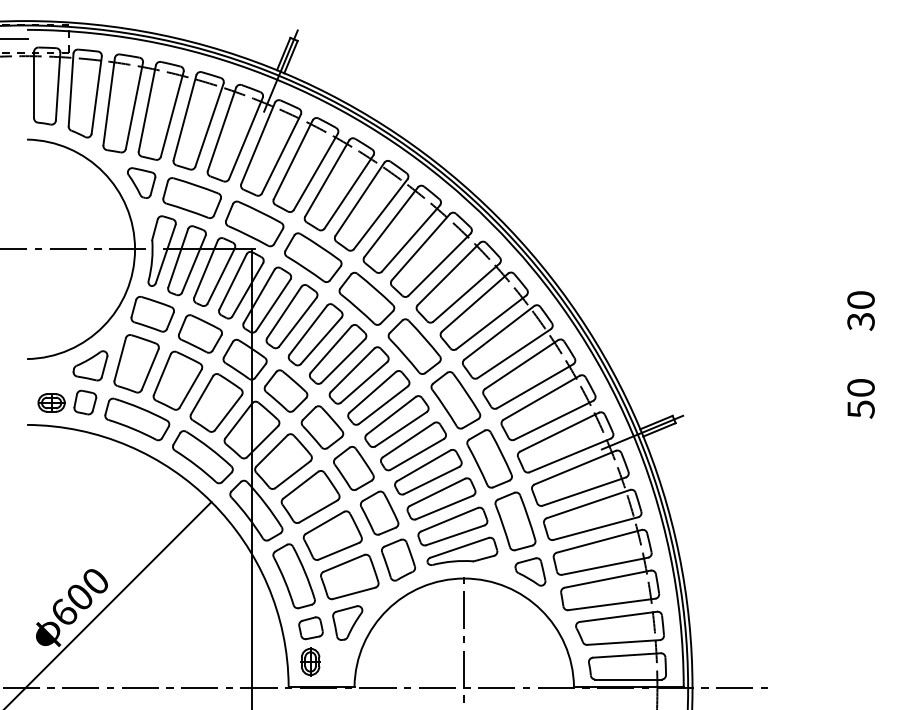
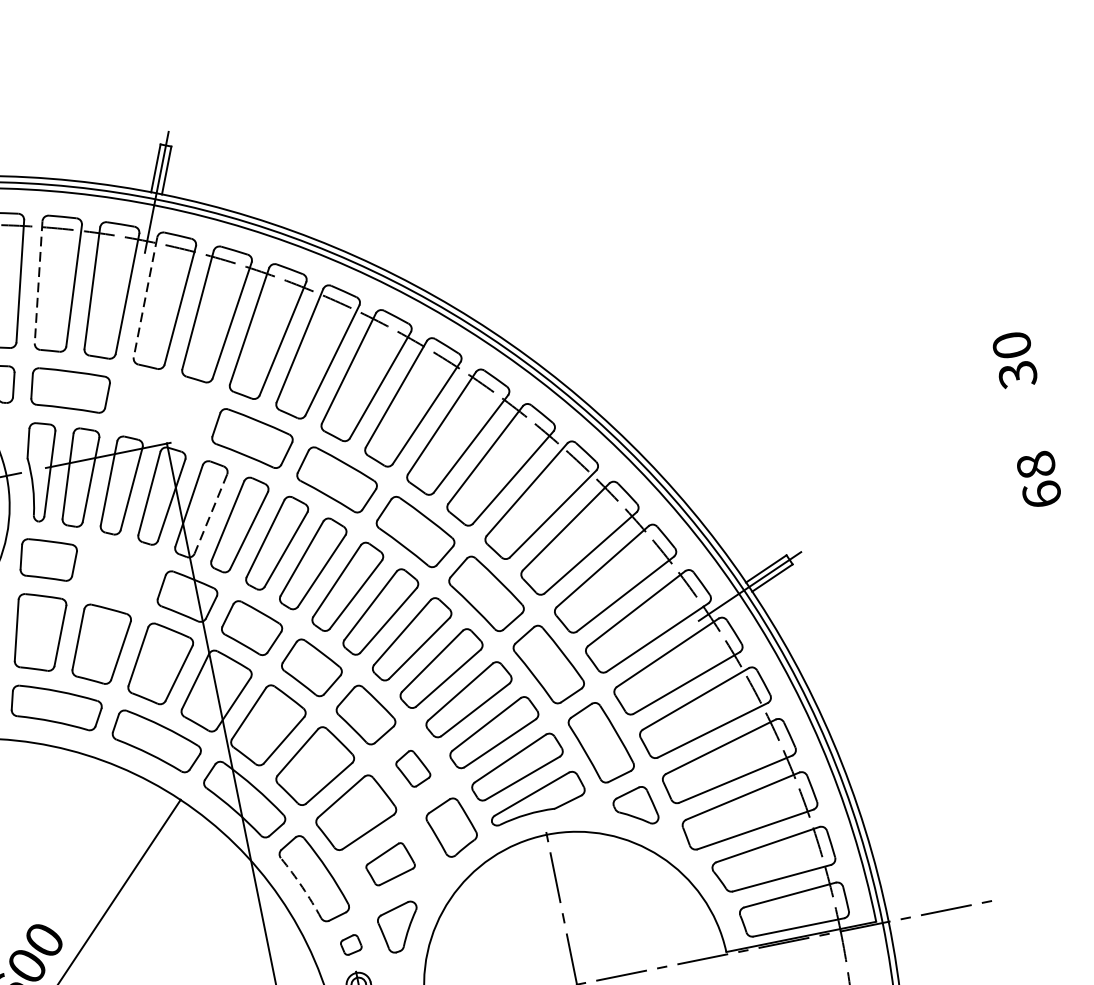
line: (185, 117) -> (39, 282), solid -> dashed
line: (258, 143) -> (146, 297), solid -> dashed
part: (254, 223) -> (162, 407), removed
line: (273, 305) -> (211, 514), solid -> dashed
part: (200, 333) -> (119, 572), removed
text: (860, 398) -> (1038, 479), 50 -> 68
part: (379, 512) -> (412, 767), size x0.6
part: (349, 576) -> (389, 863), size x0.6
arc: (284, 580) -> (301, 886), solid -> dashed
part: (310, 628) -> (350, 945), size x0.6

